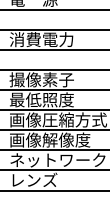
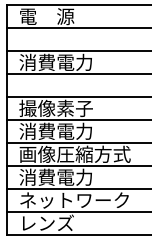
text: (41, 99) -> (55, 130), 最低照度 -> 消費電力
text: (50, 139) -> (65, 176), 画像解像度 -> 消費電力

